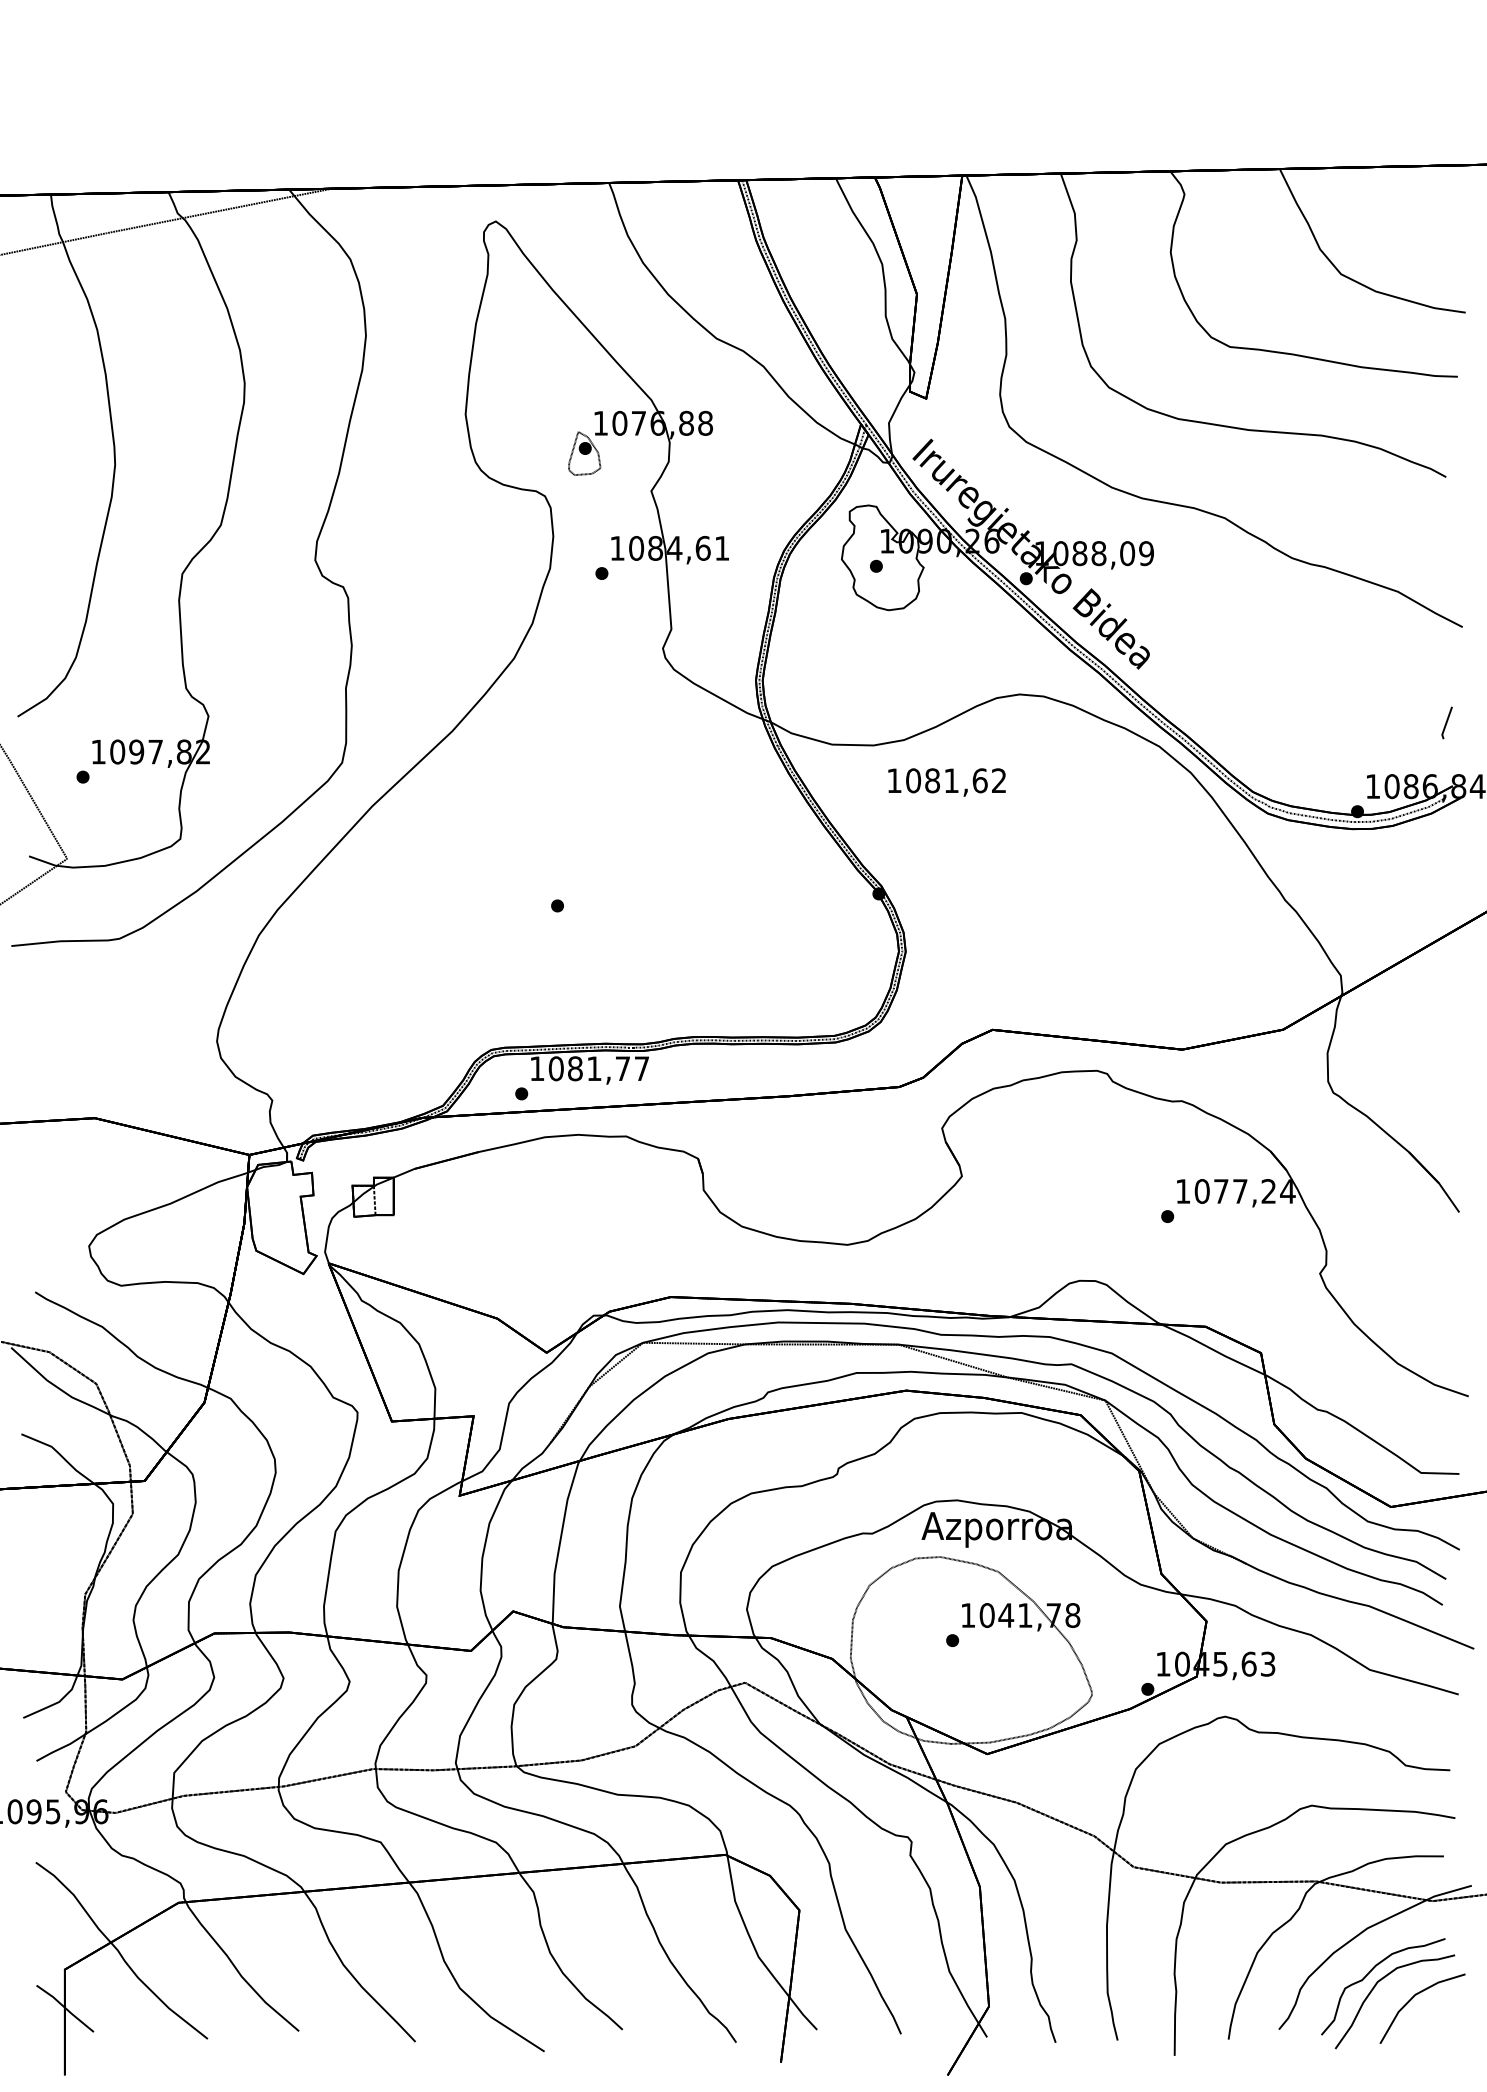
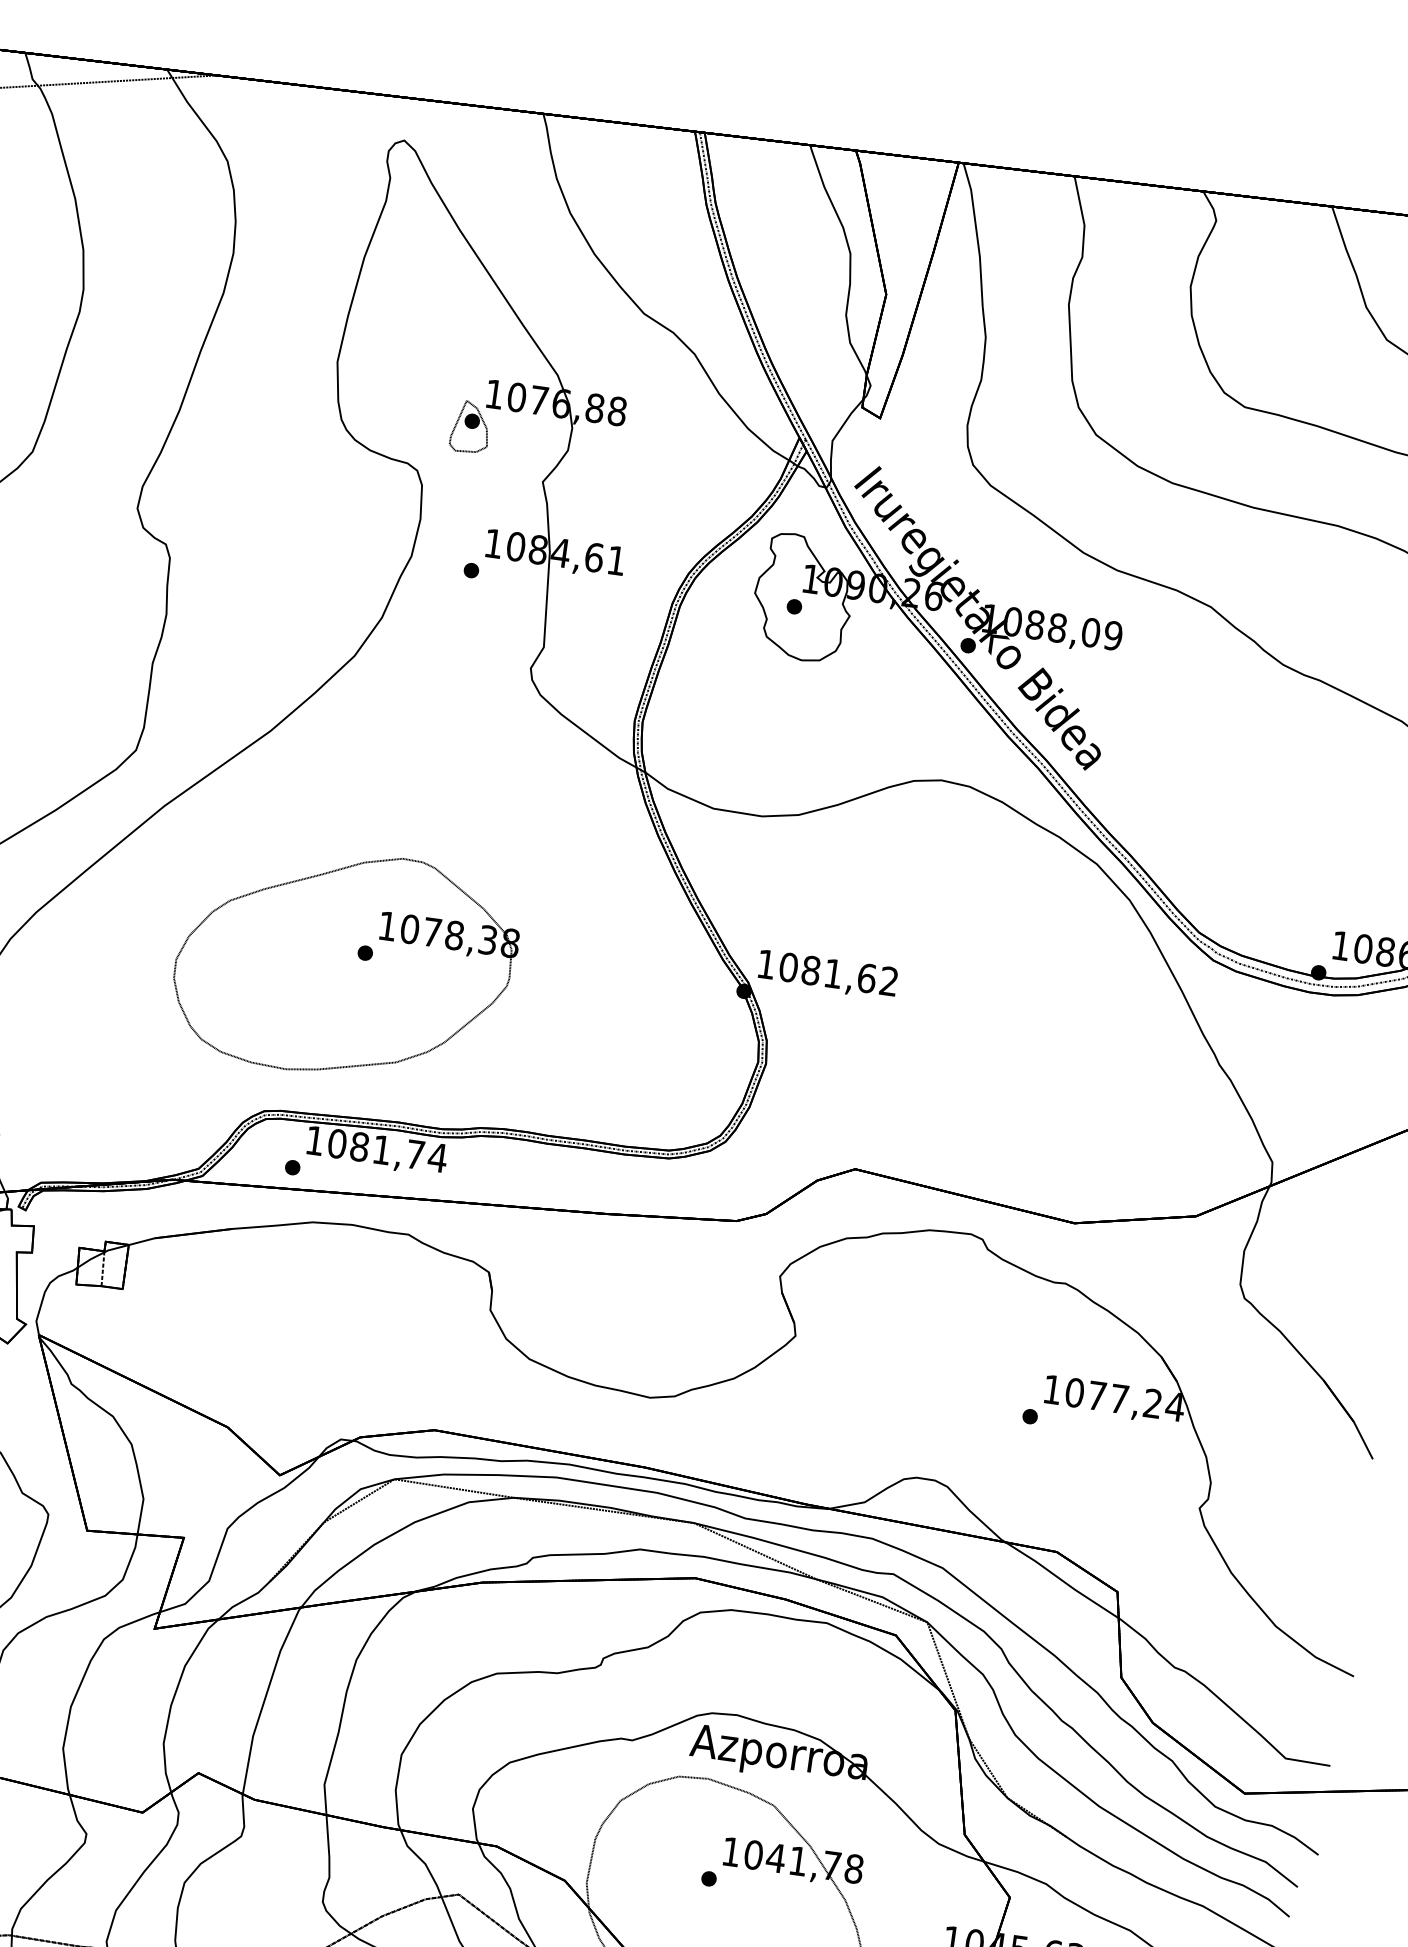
text: (946, 782) -> (827, 974), moved
part: (542, 917) -> (345, 964), added
text: (641, 1068) -> (437, 1157), 1081,77 -> 1081,74

